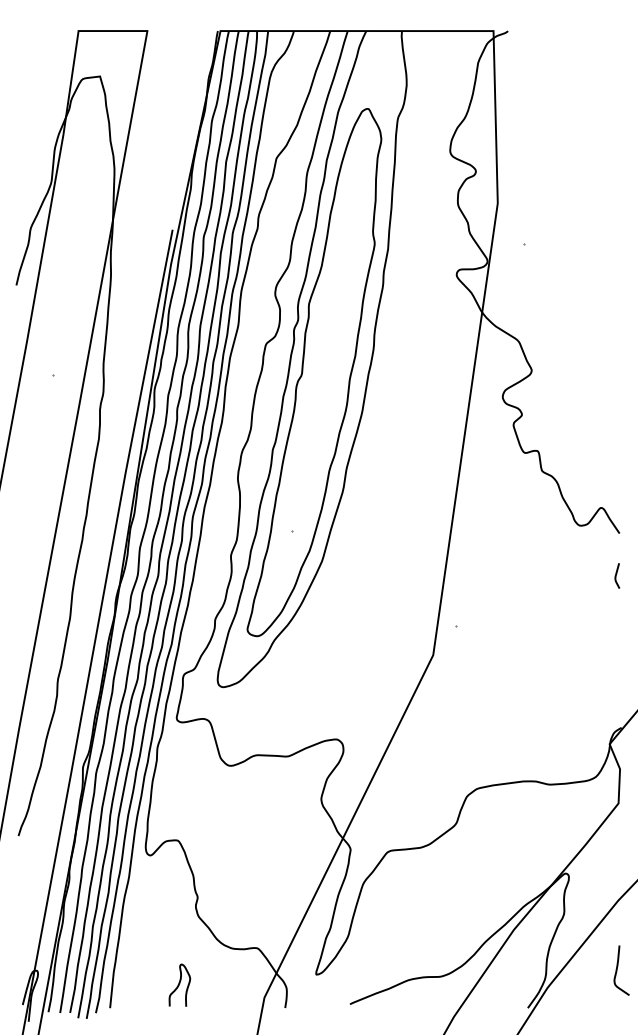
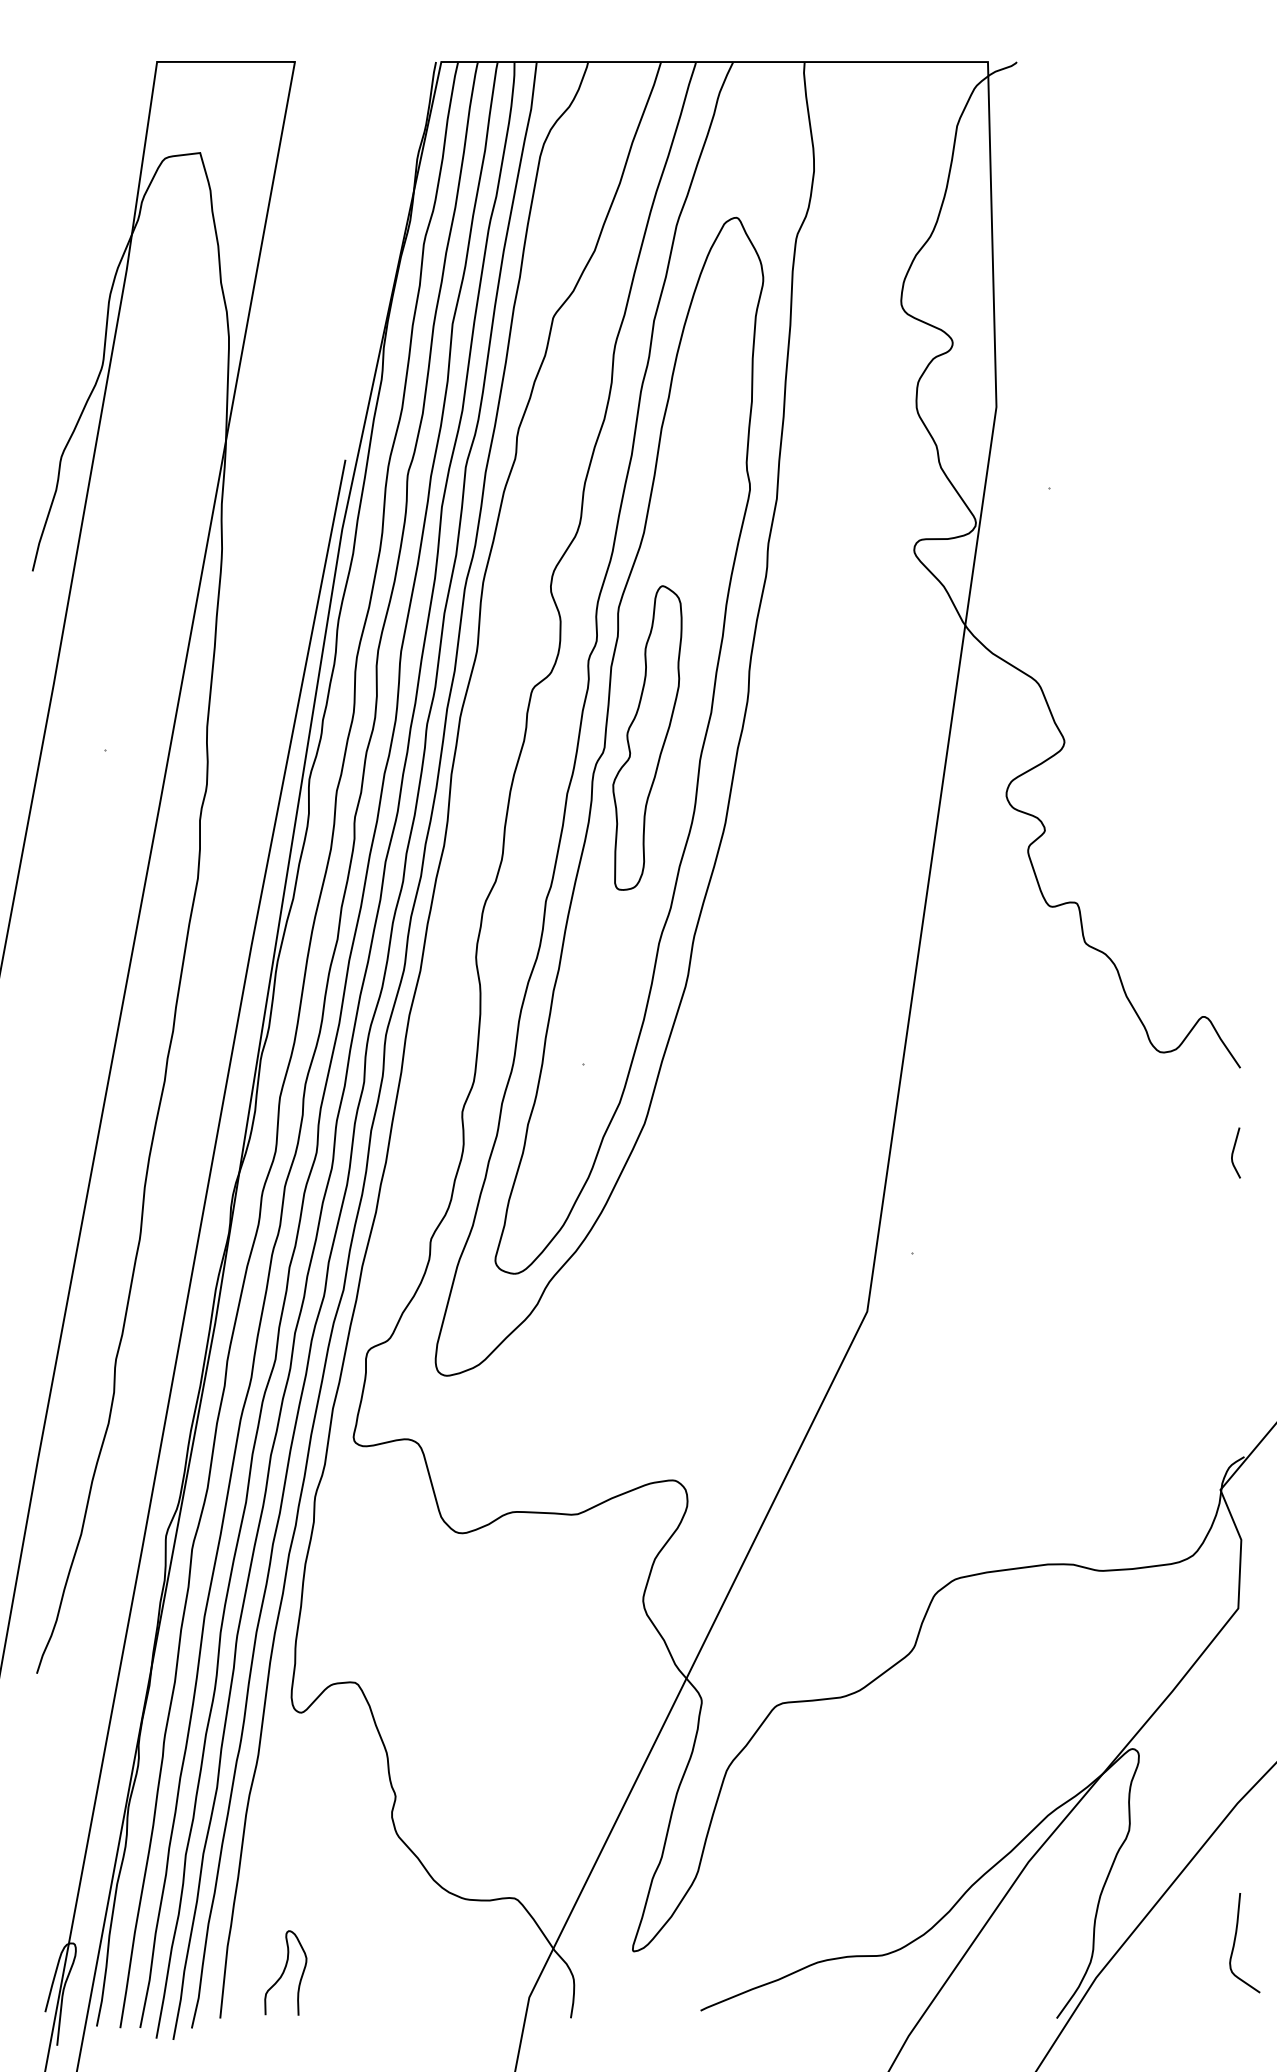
part: (323, 368) -> (647, 737), added
curve: (179, 984) -> (285, 1971), moved

